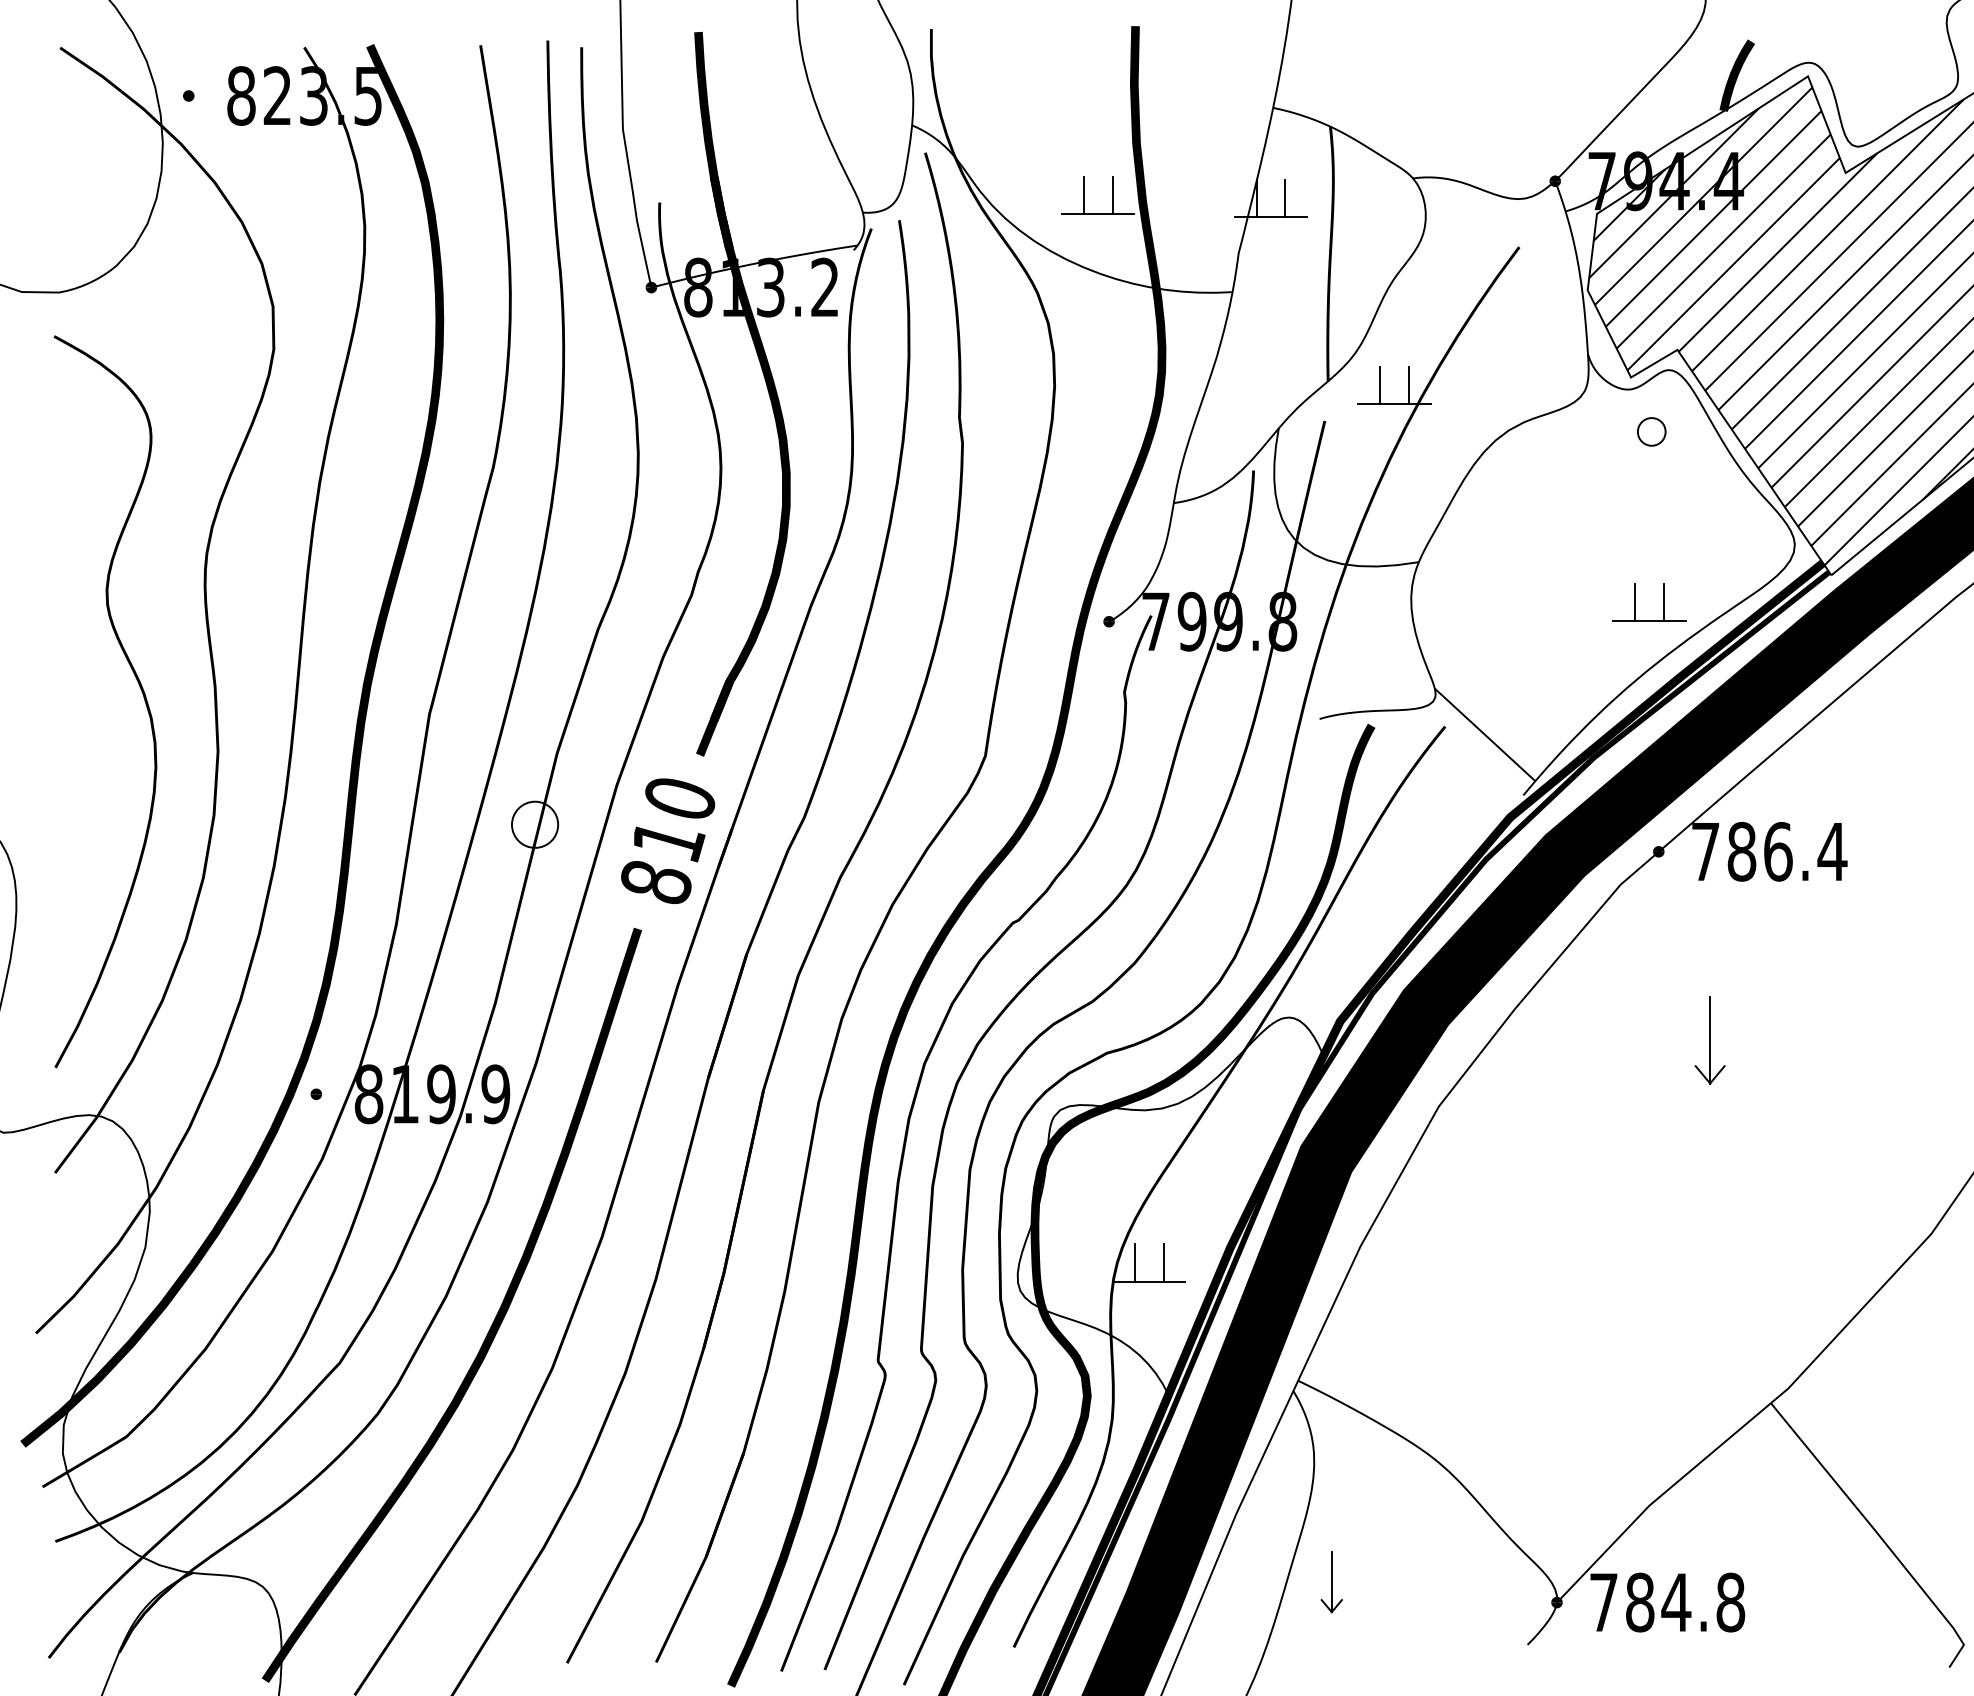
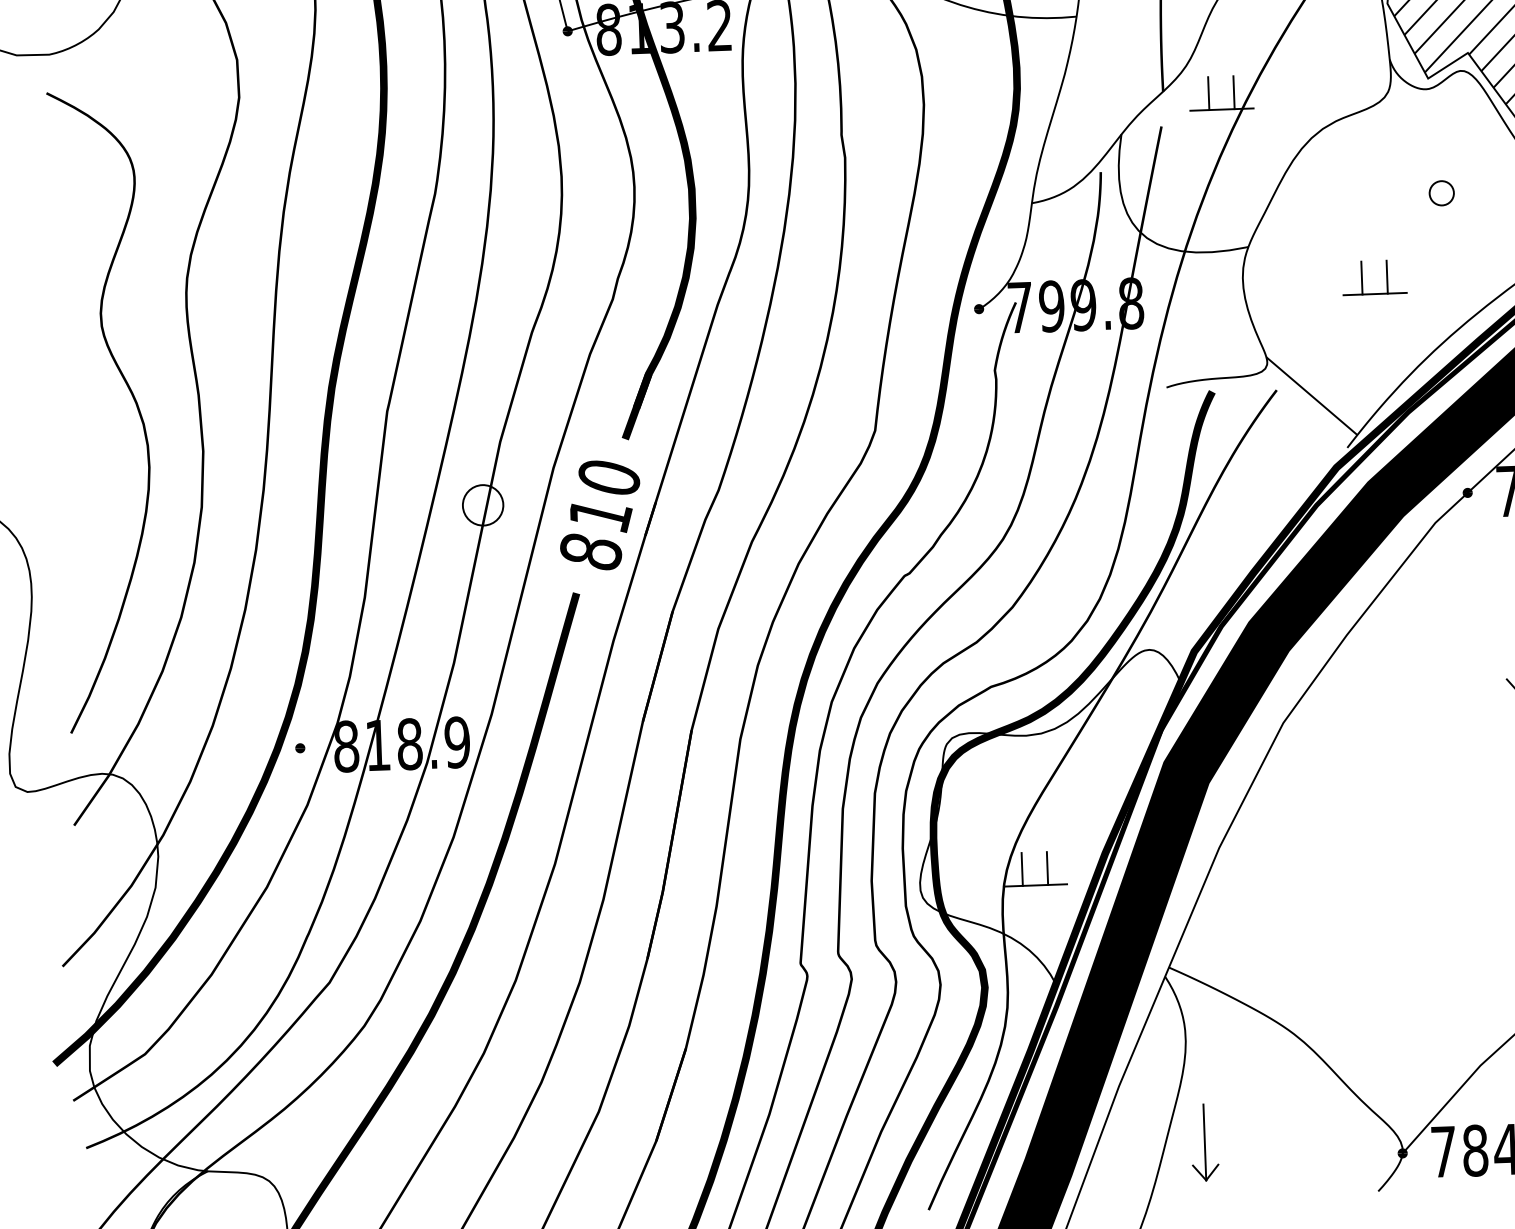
circle: (1651, 431) -> (1441, 192), moved
part: (1635, 602) -> (1362, 278), moved
text: (441, 1094) -> (409, 744), 819.9 -> 818.9
part: (1331, 1581) -> (1204, 1142), size x1.43

